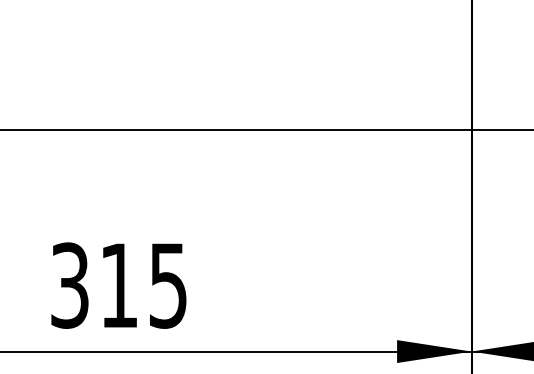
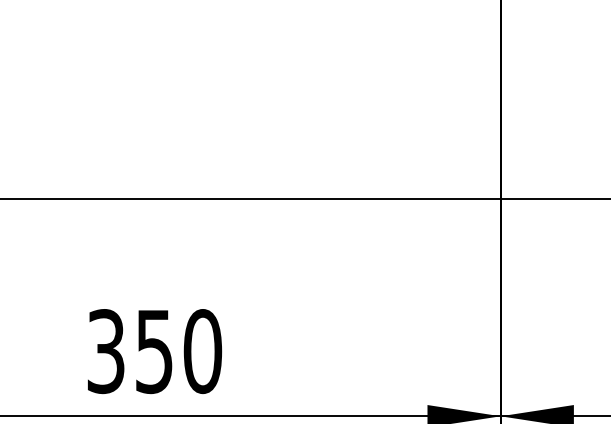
text: (144, 285) -> (179, 351), 315 -> 350

